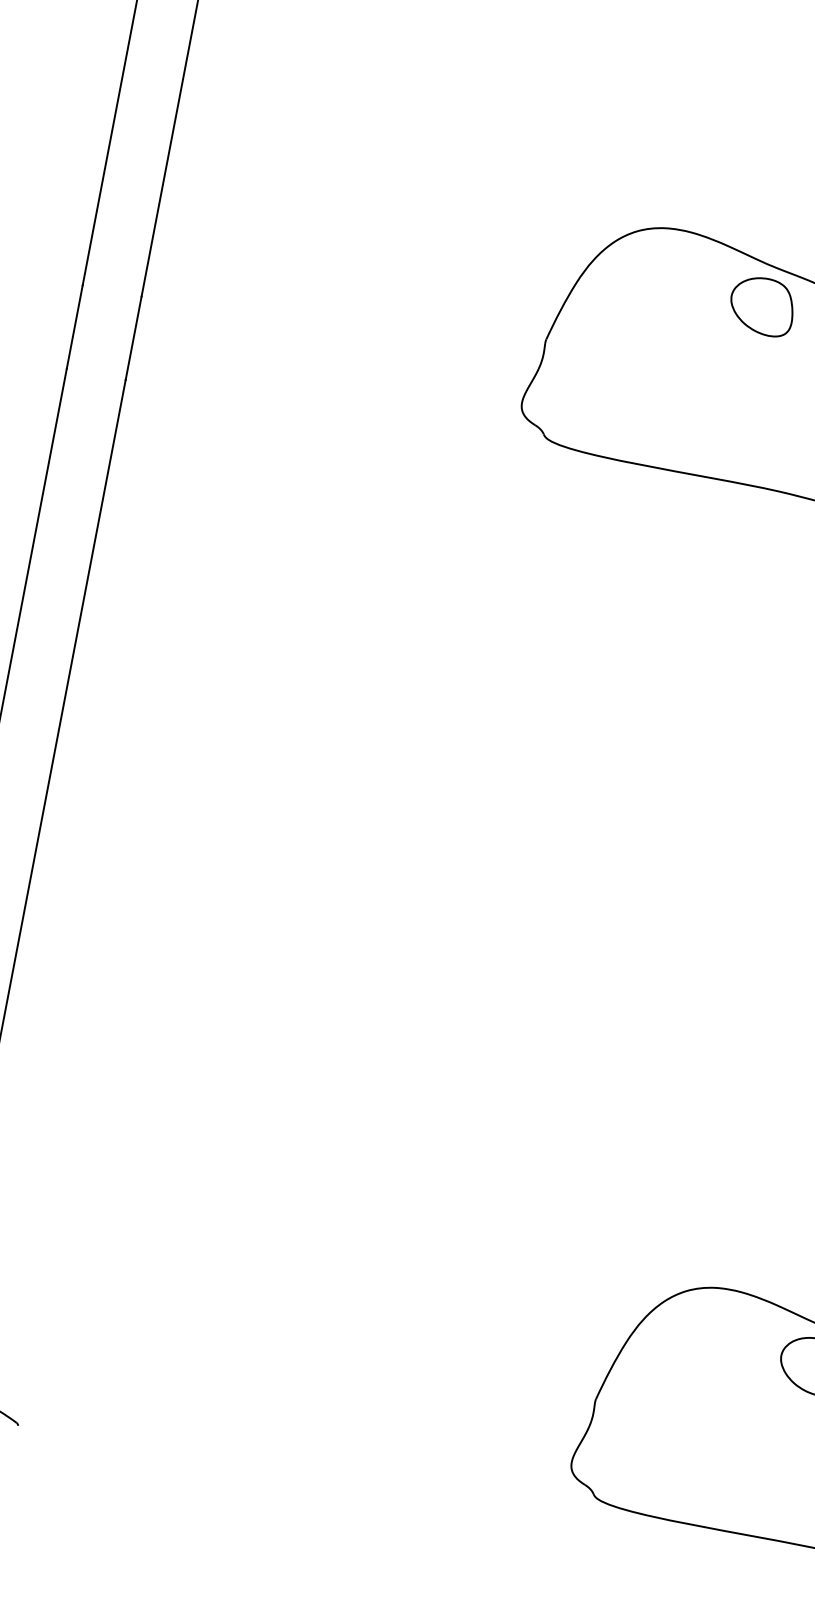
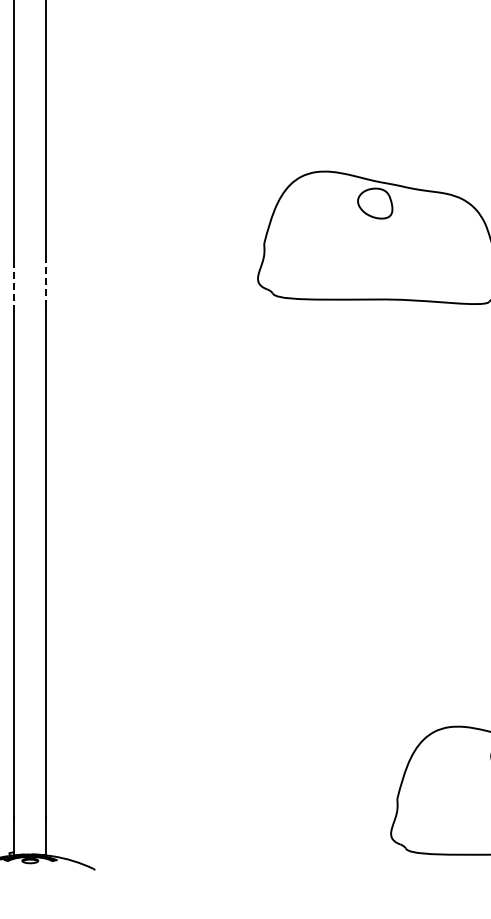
line: (74, 326) -> (13, 283), solid -> dashed
line: (134, 337) -> (46, 283), solid -> dashed

